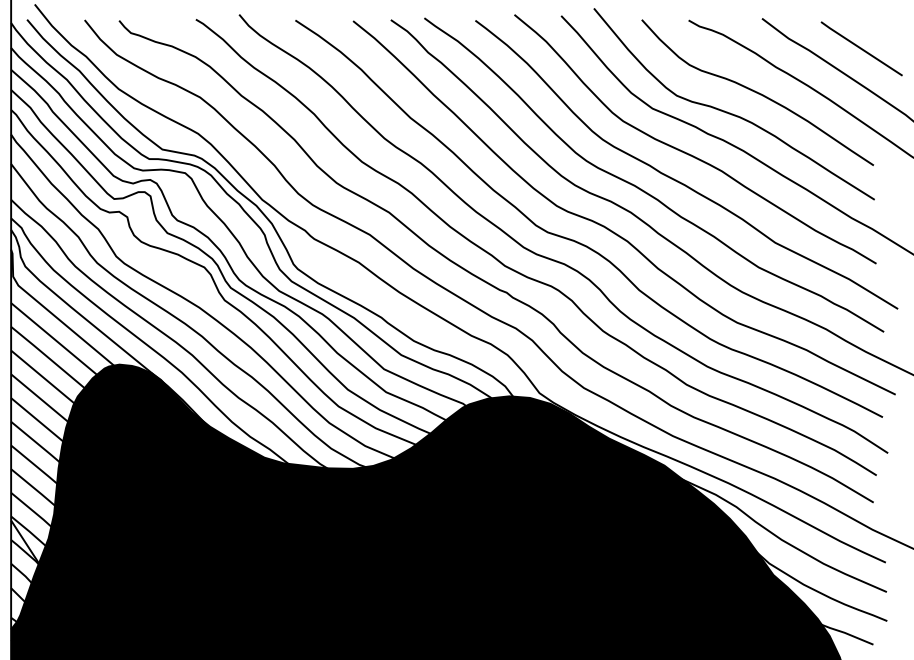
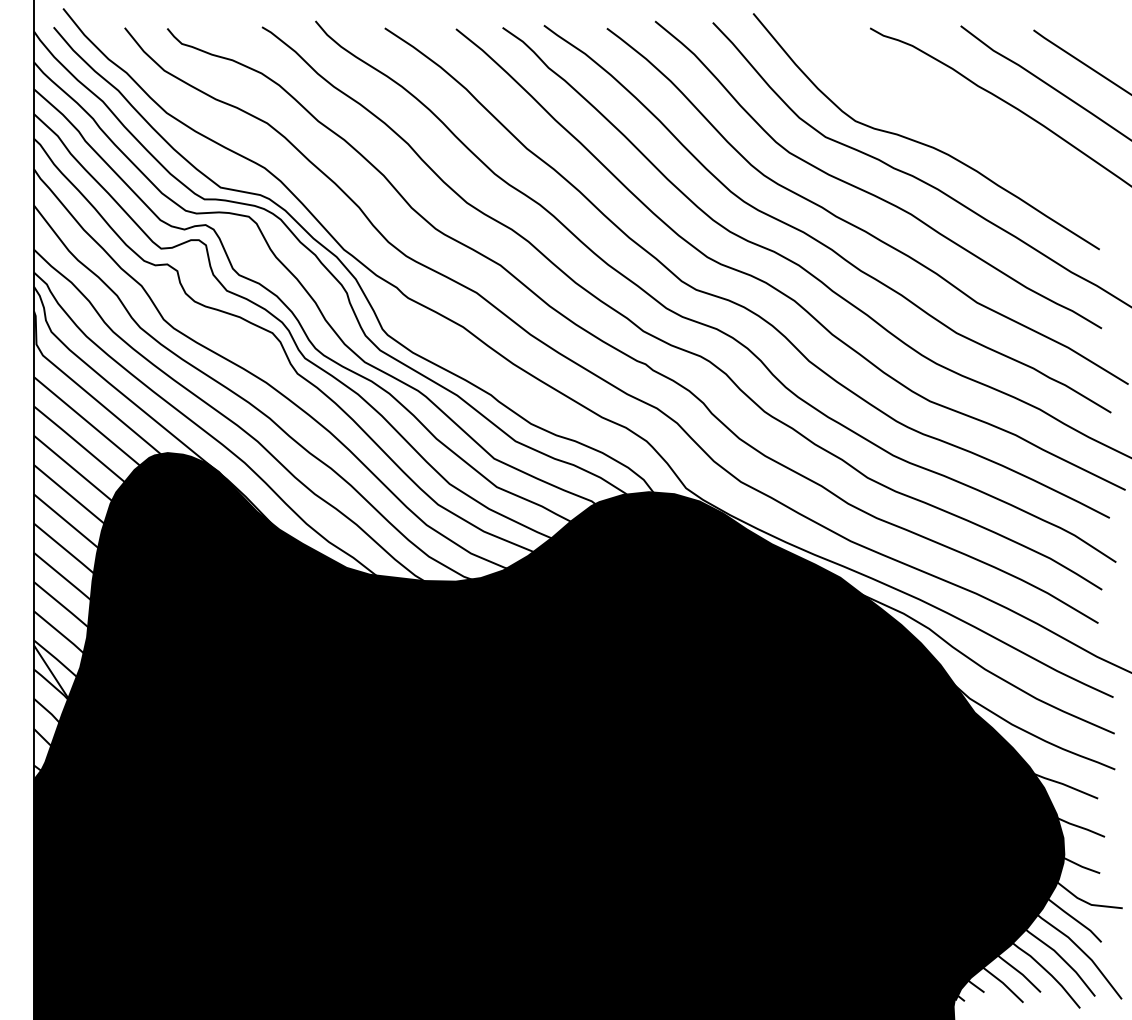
curve: (757, 92) -> (955, 117), removed

